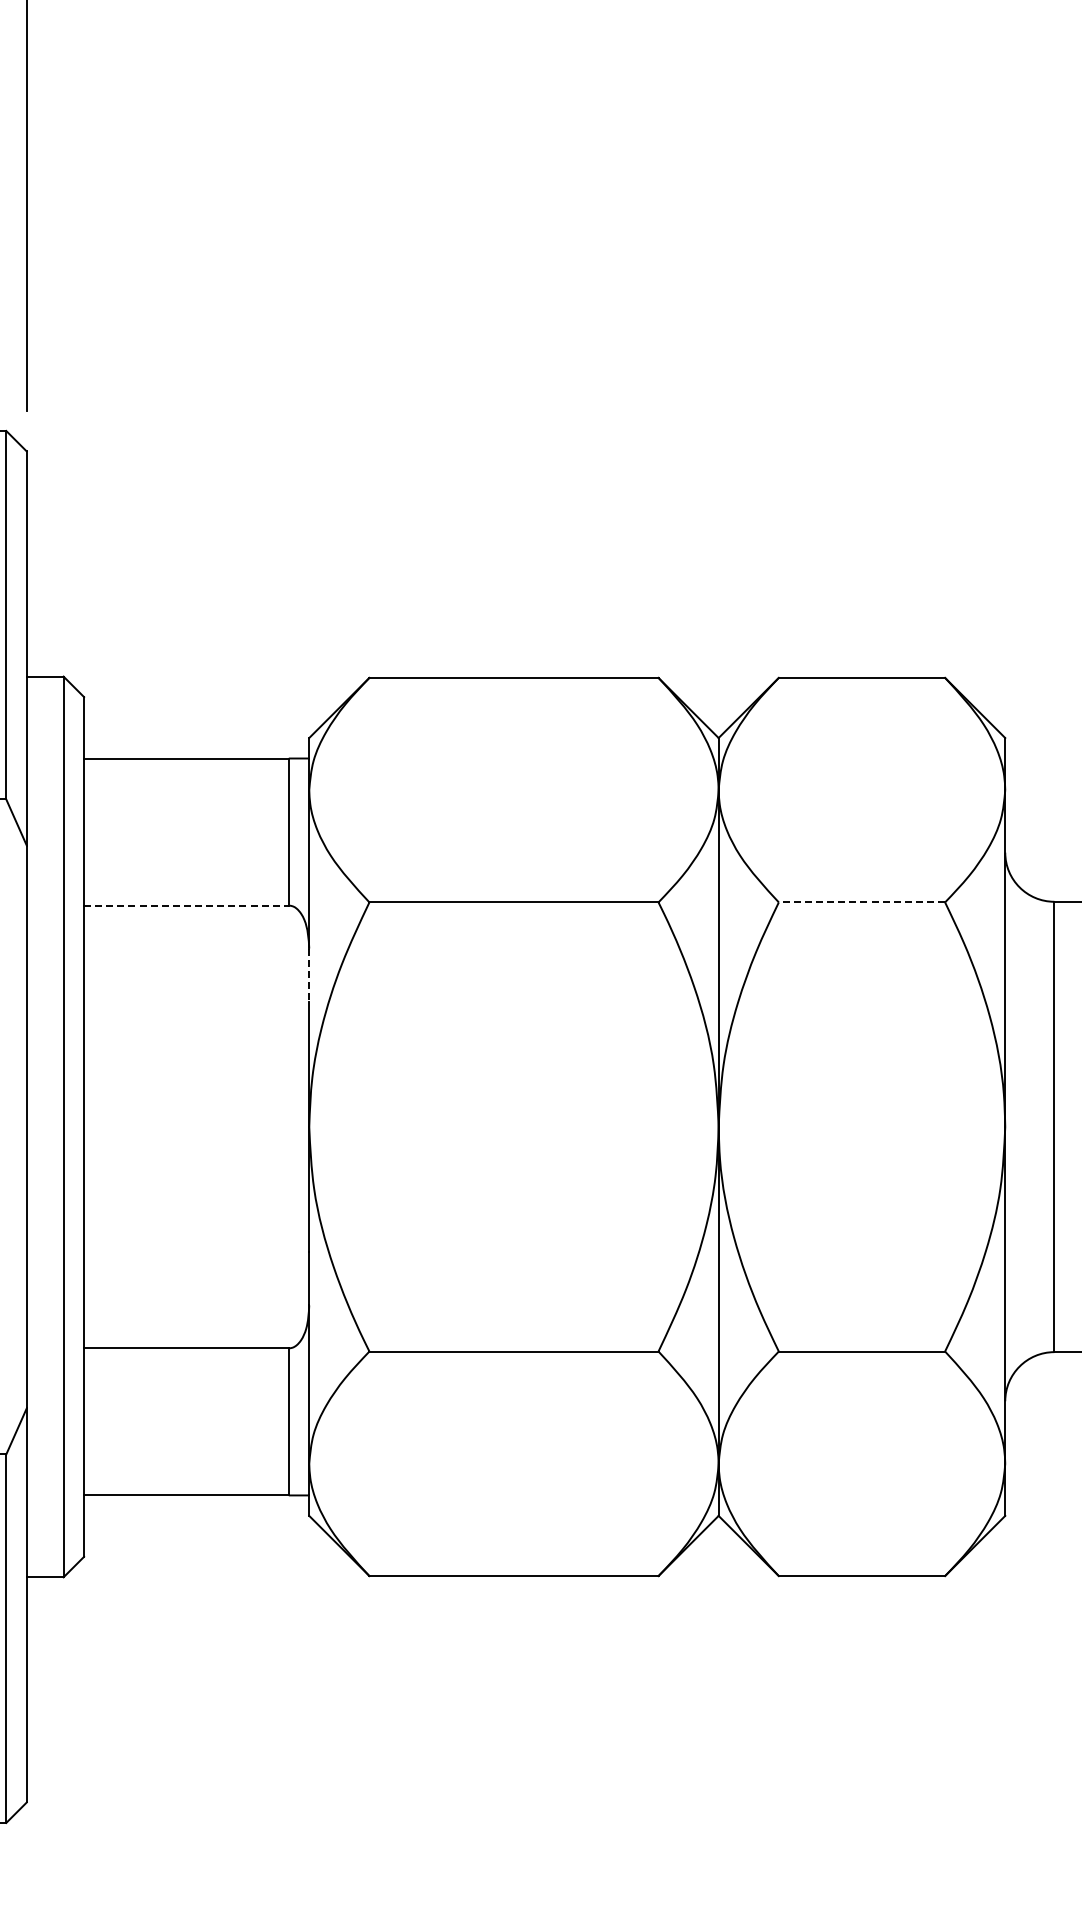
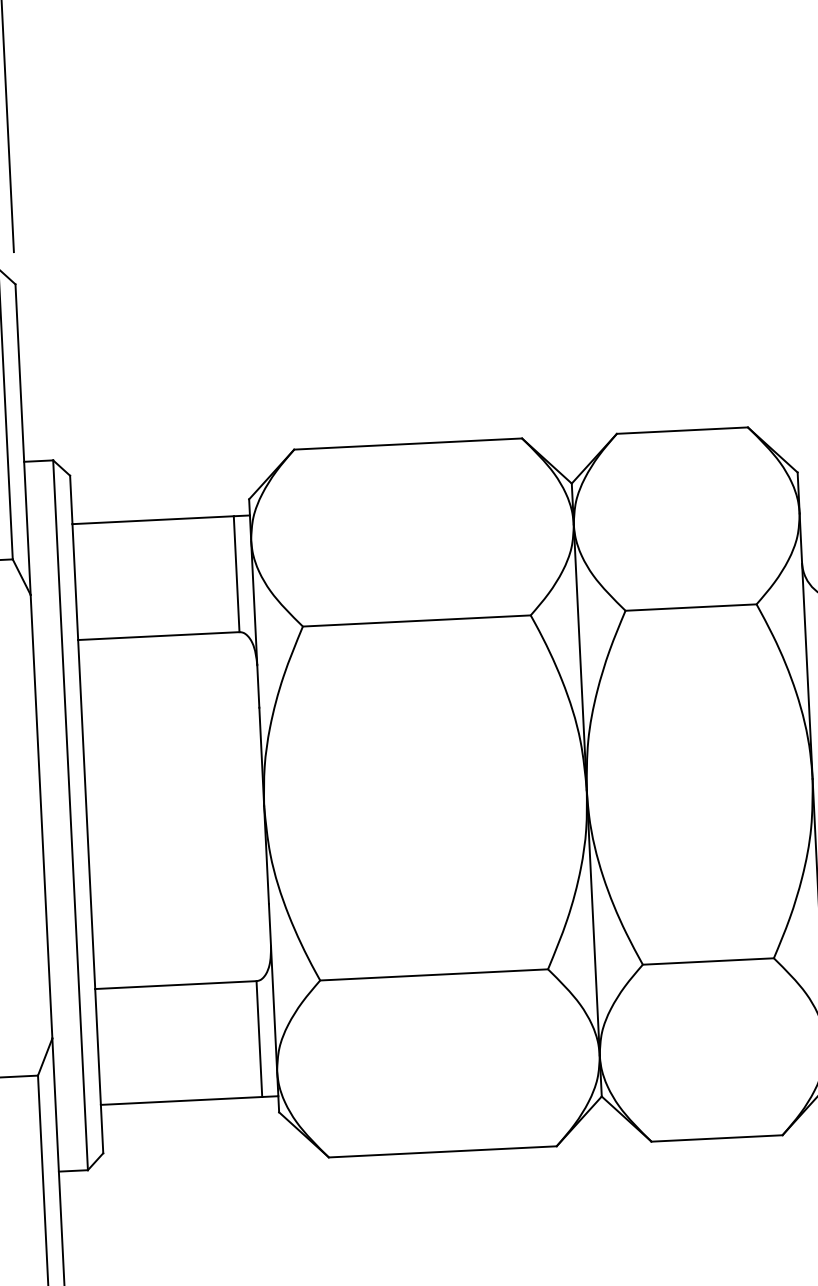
line: (861, 902) -> (690, 607), dashed -> solid
line: (186, 905) -> (158, 636), dashed -> solid
line: (309, 975) -> (258, 686), dashed -> solid

